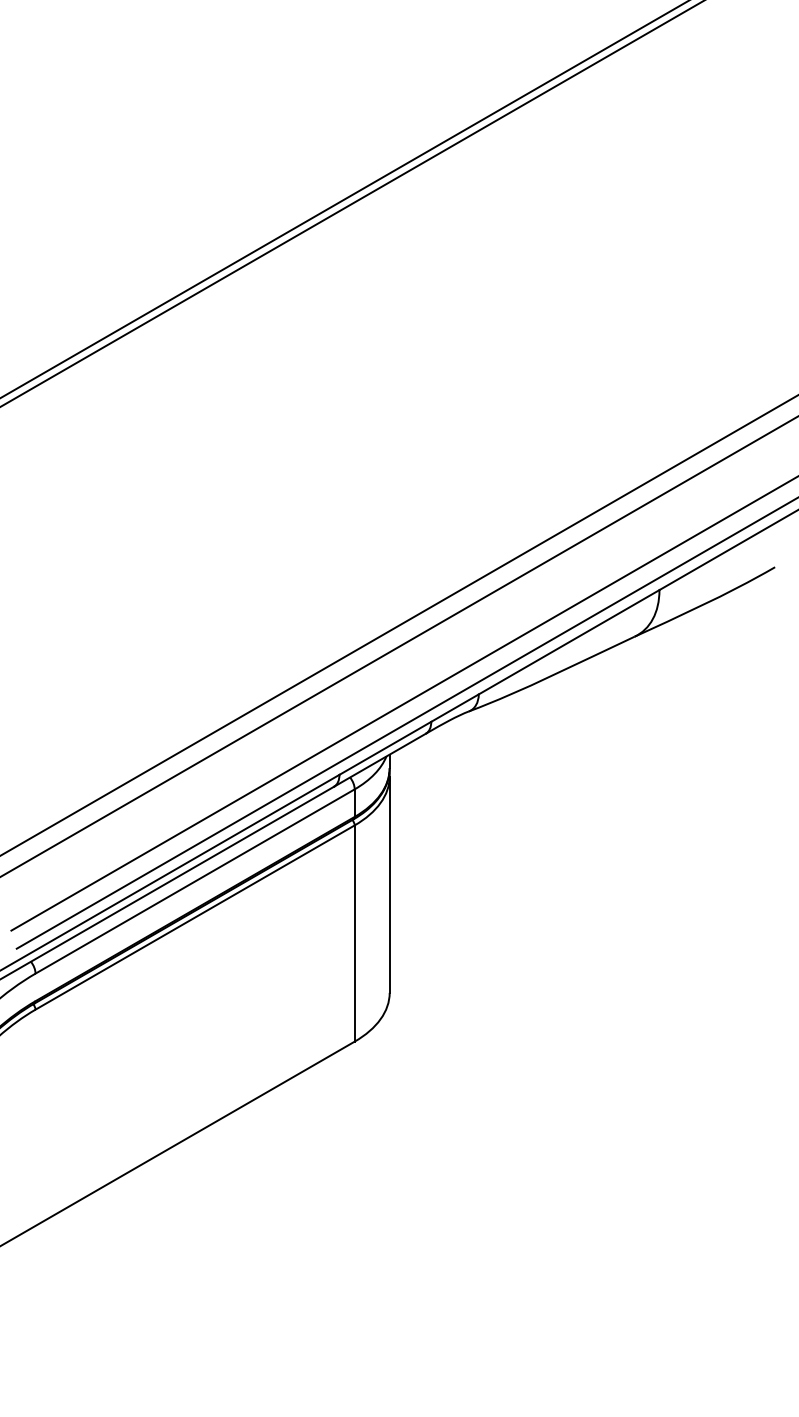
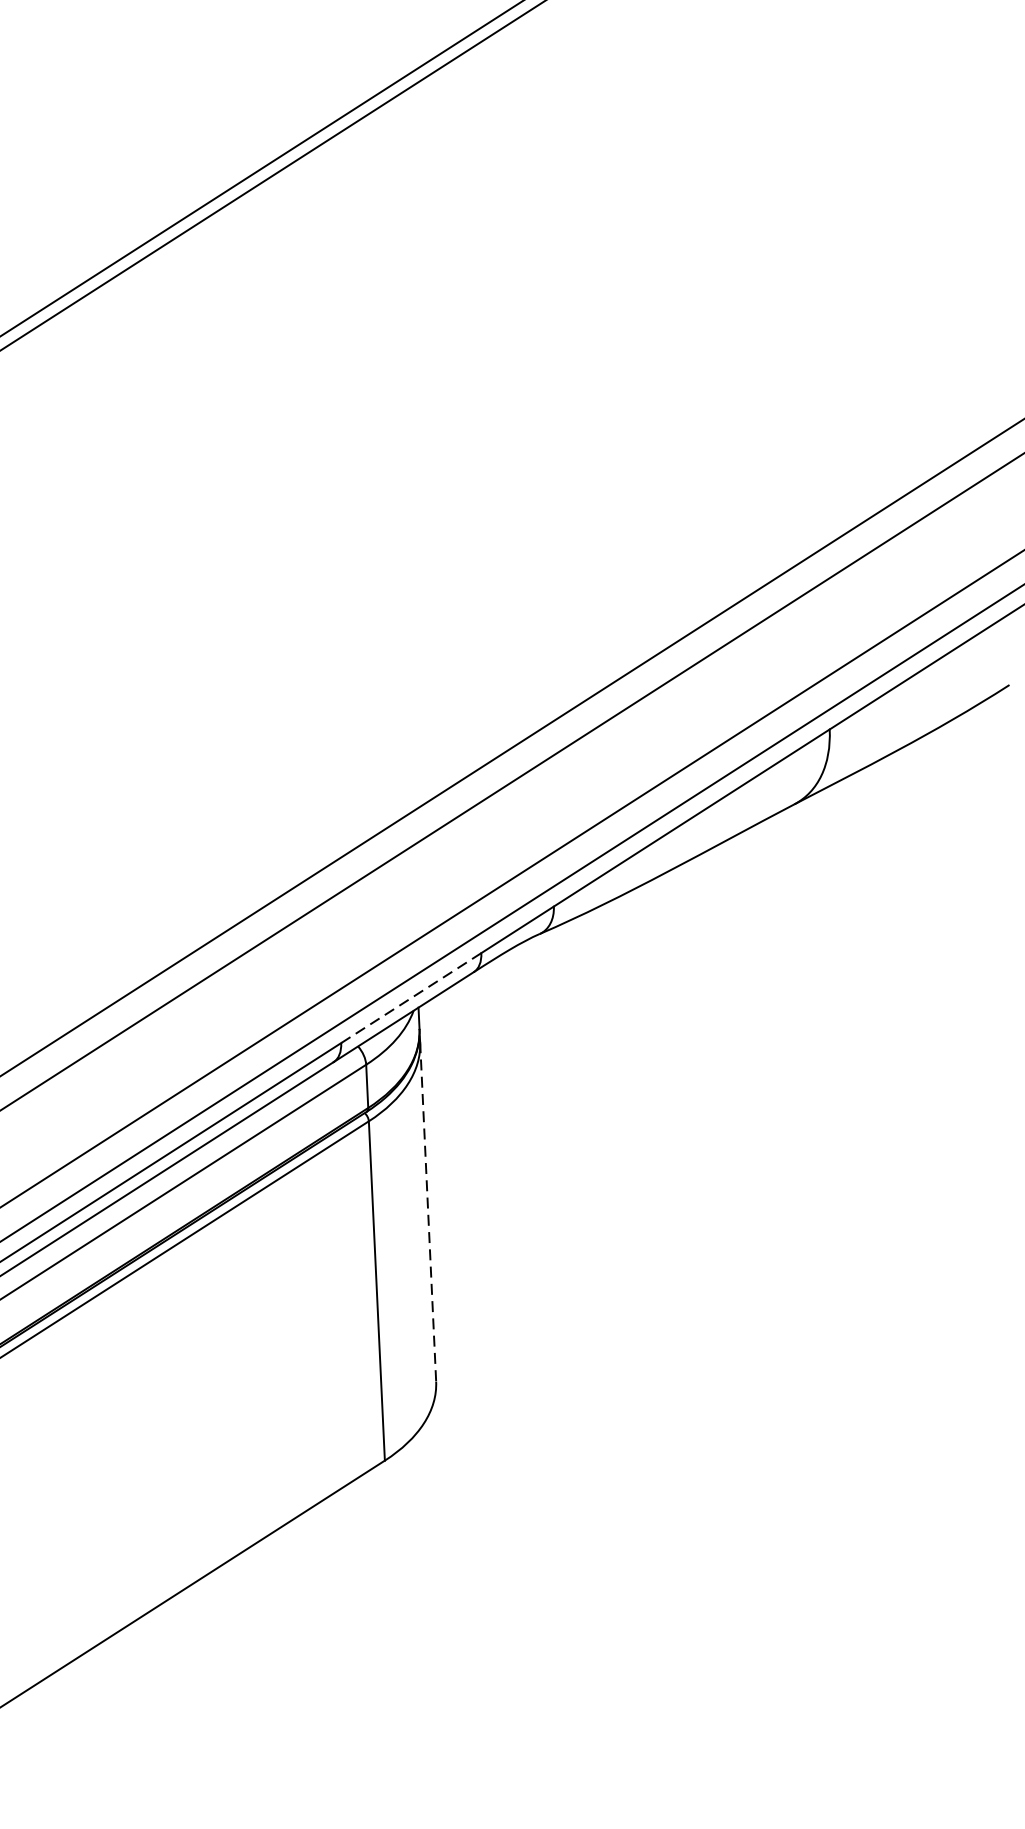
line: (385, 748) -> (411, 998), solid -> dashed
line: (389, 885) -> (427, 1213), solid -> dashed

